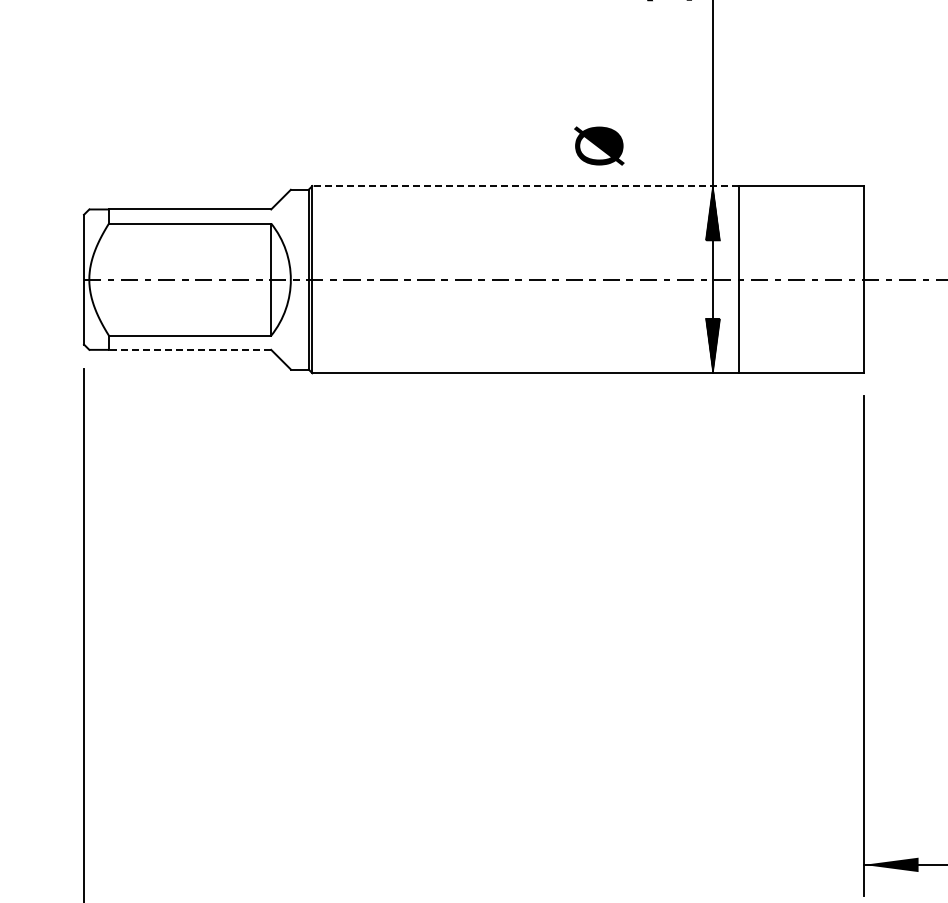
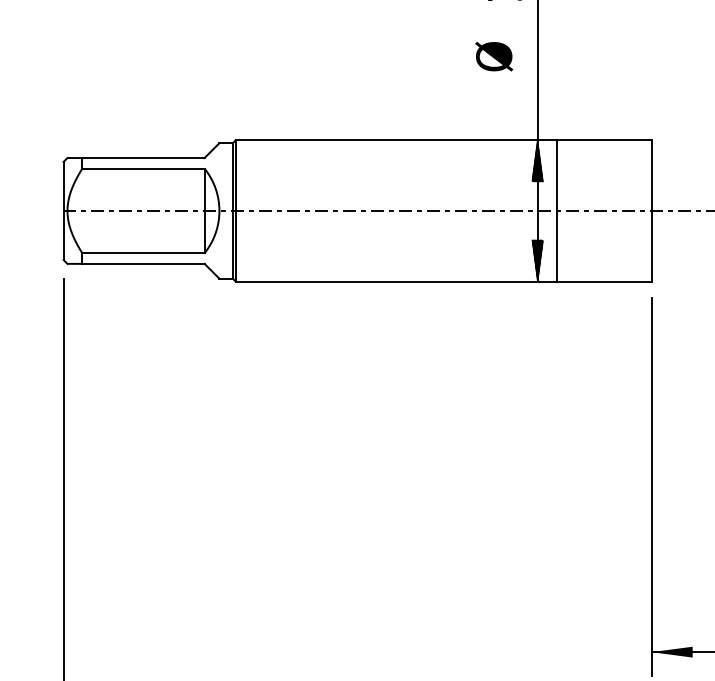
text: (599, 145) -> (494, 56), moved
line: (525, 186) -> (396, 140), dashed -> solid
line: (189, 349) -> (143, 263), dashed -> solid

